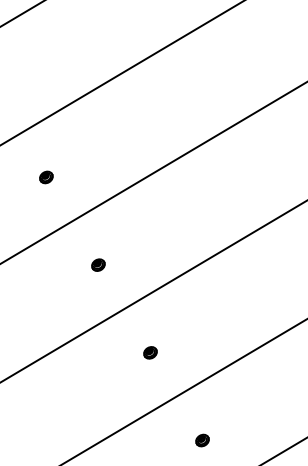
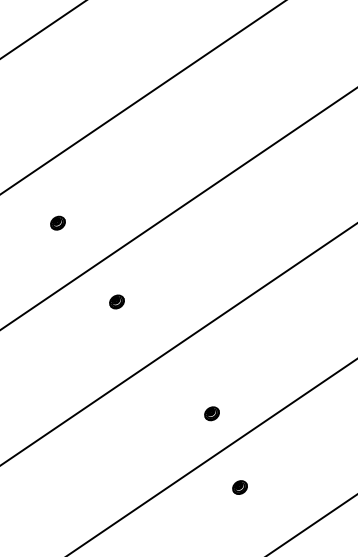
part: (98, 264) -> (116, 301), moved
part: (150, 352) -> (211, 413), moved
part: (202, 440) -> (239, 487), moved

